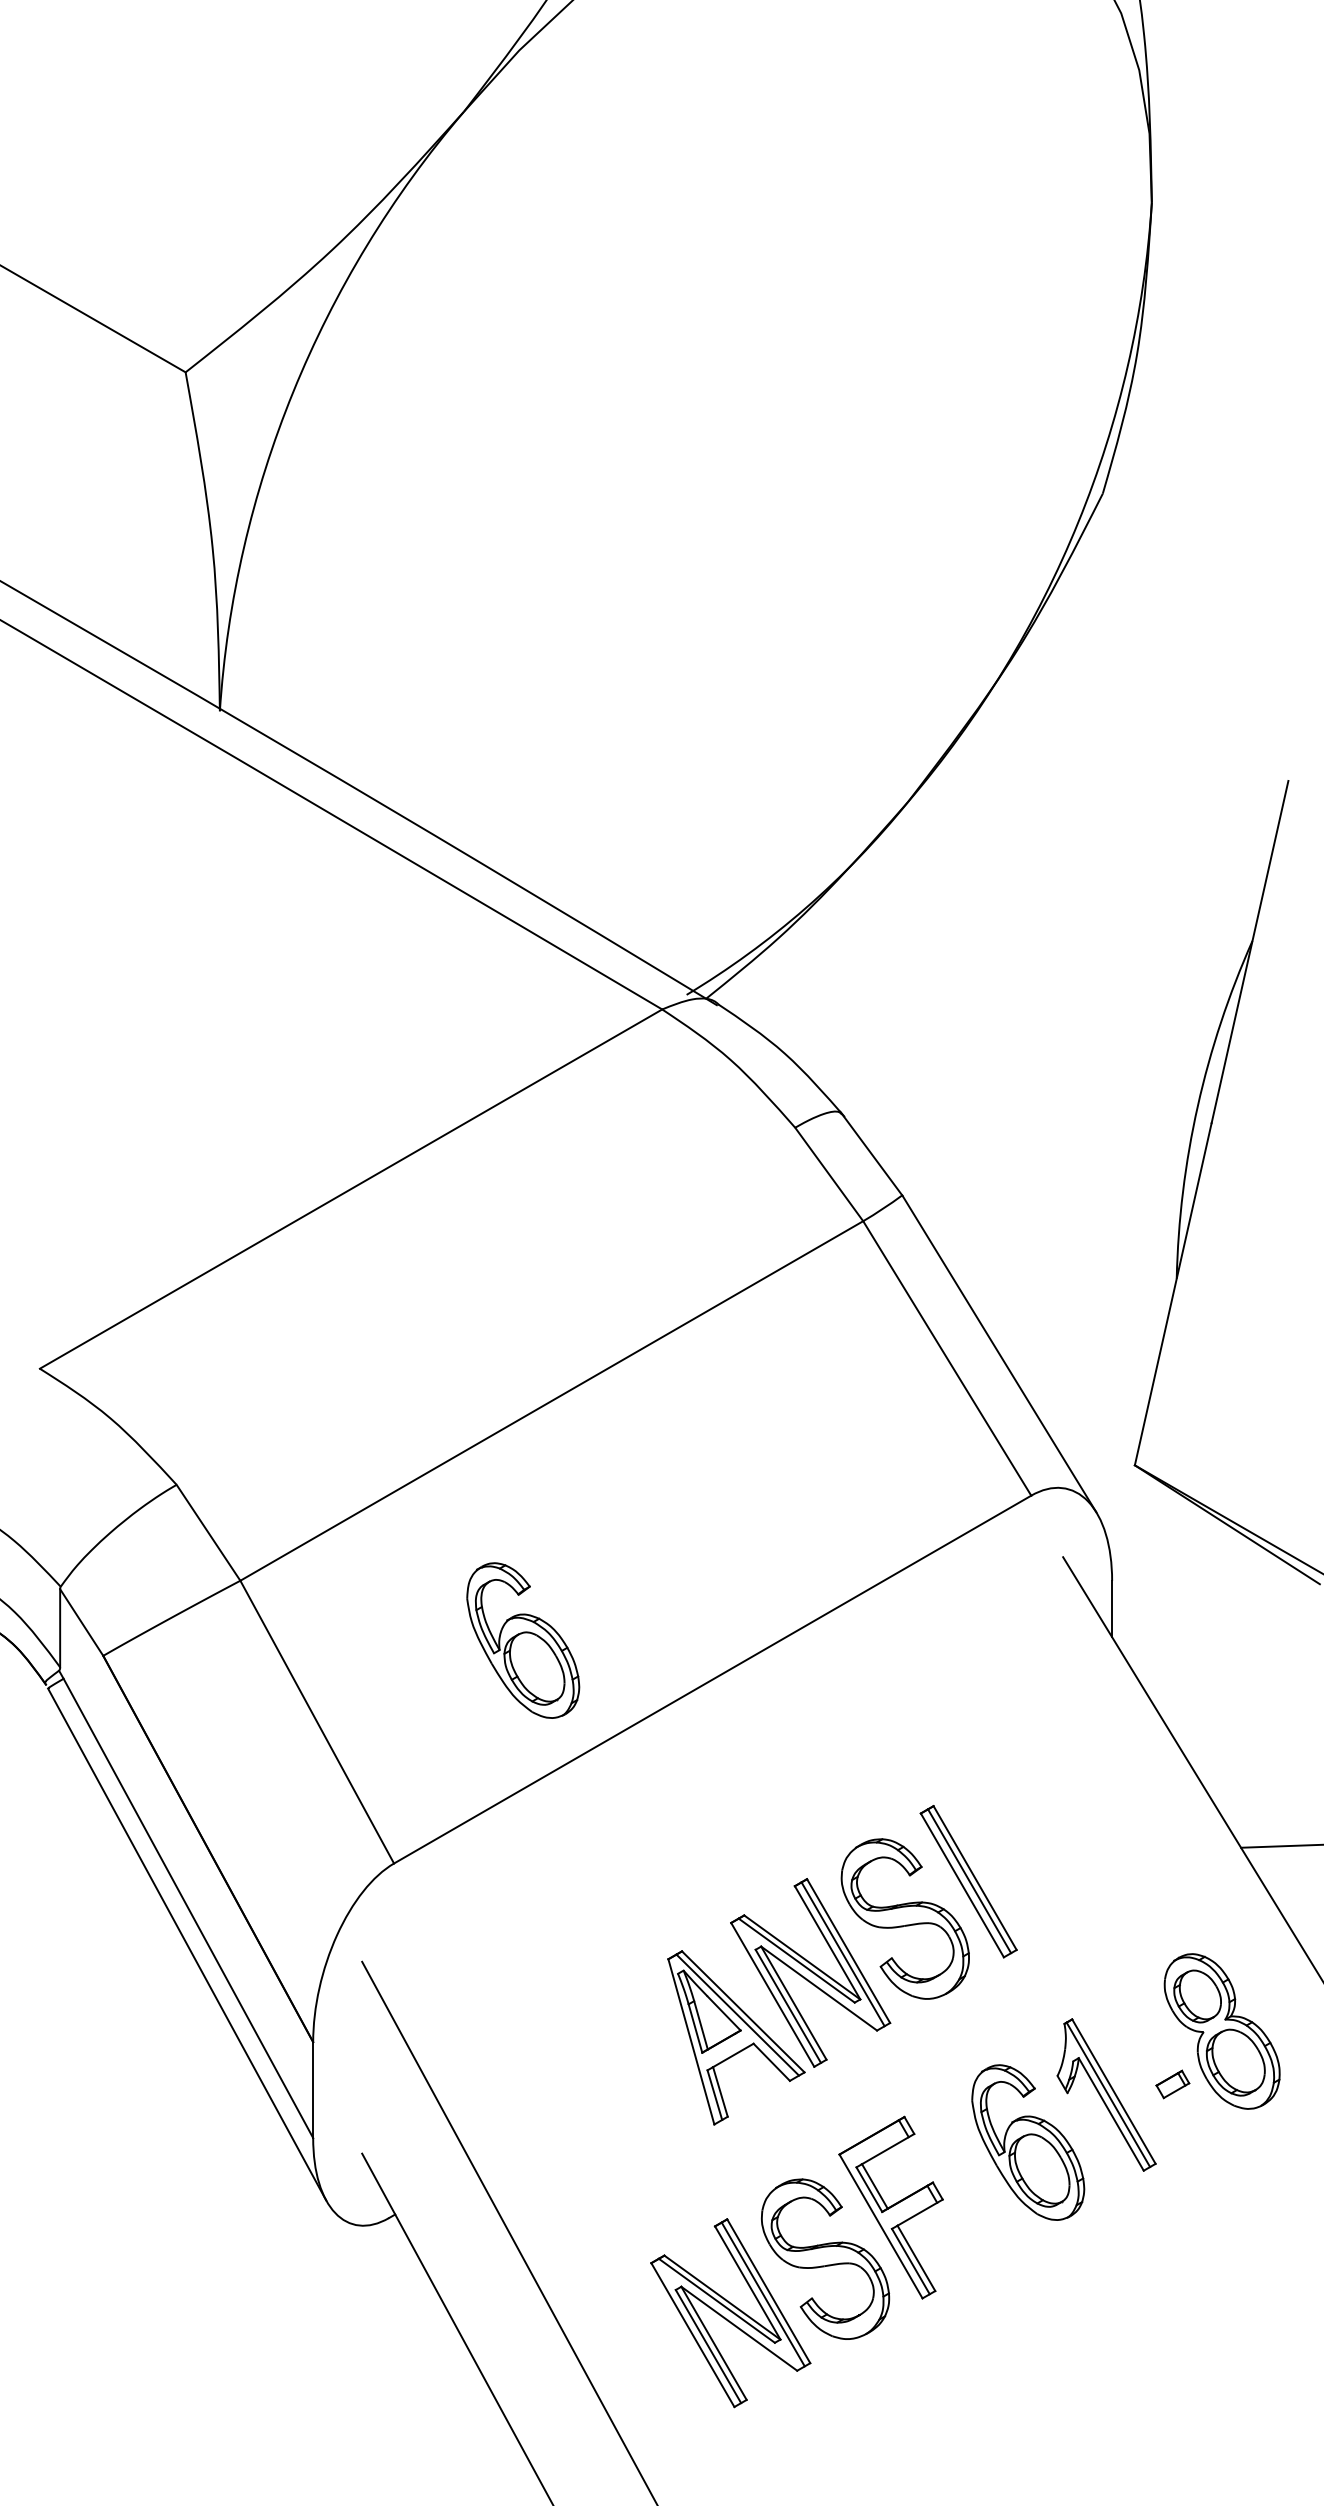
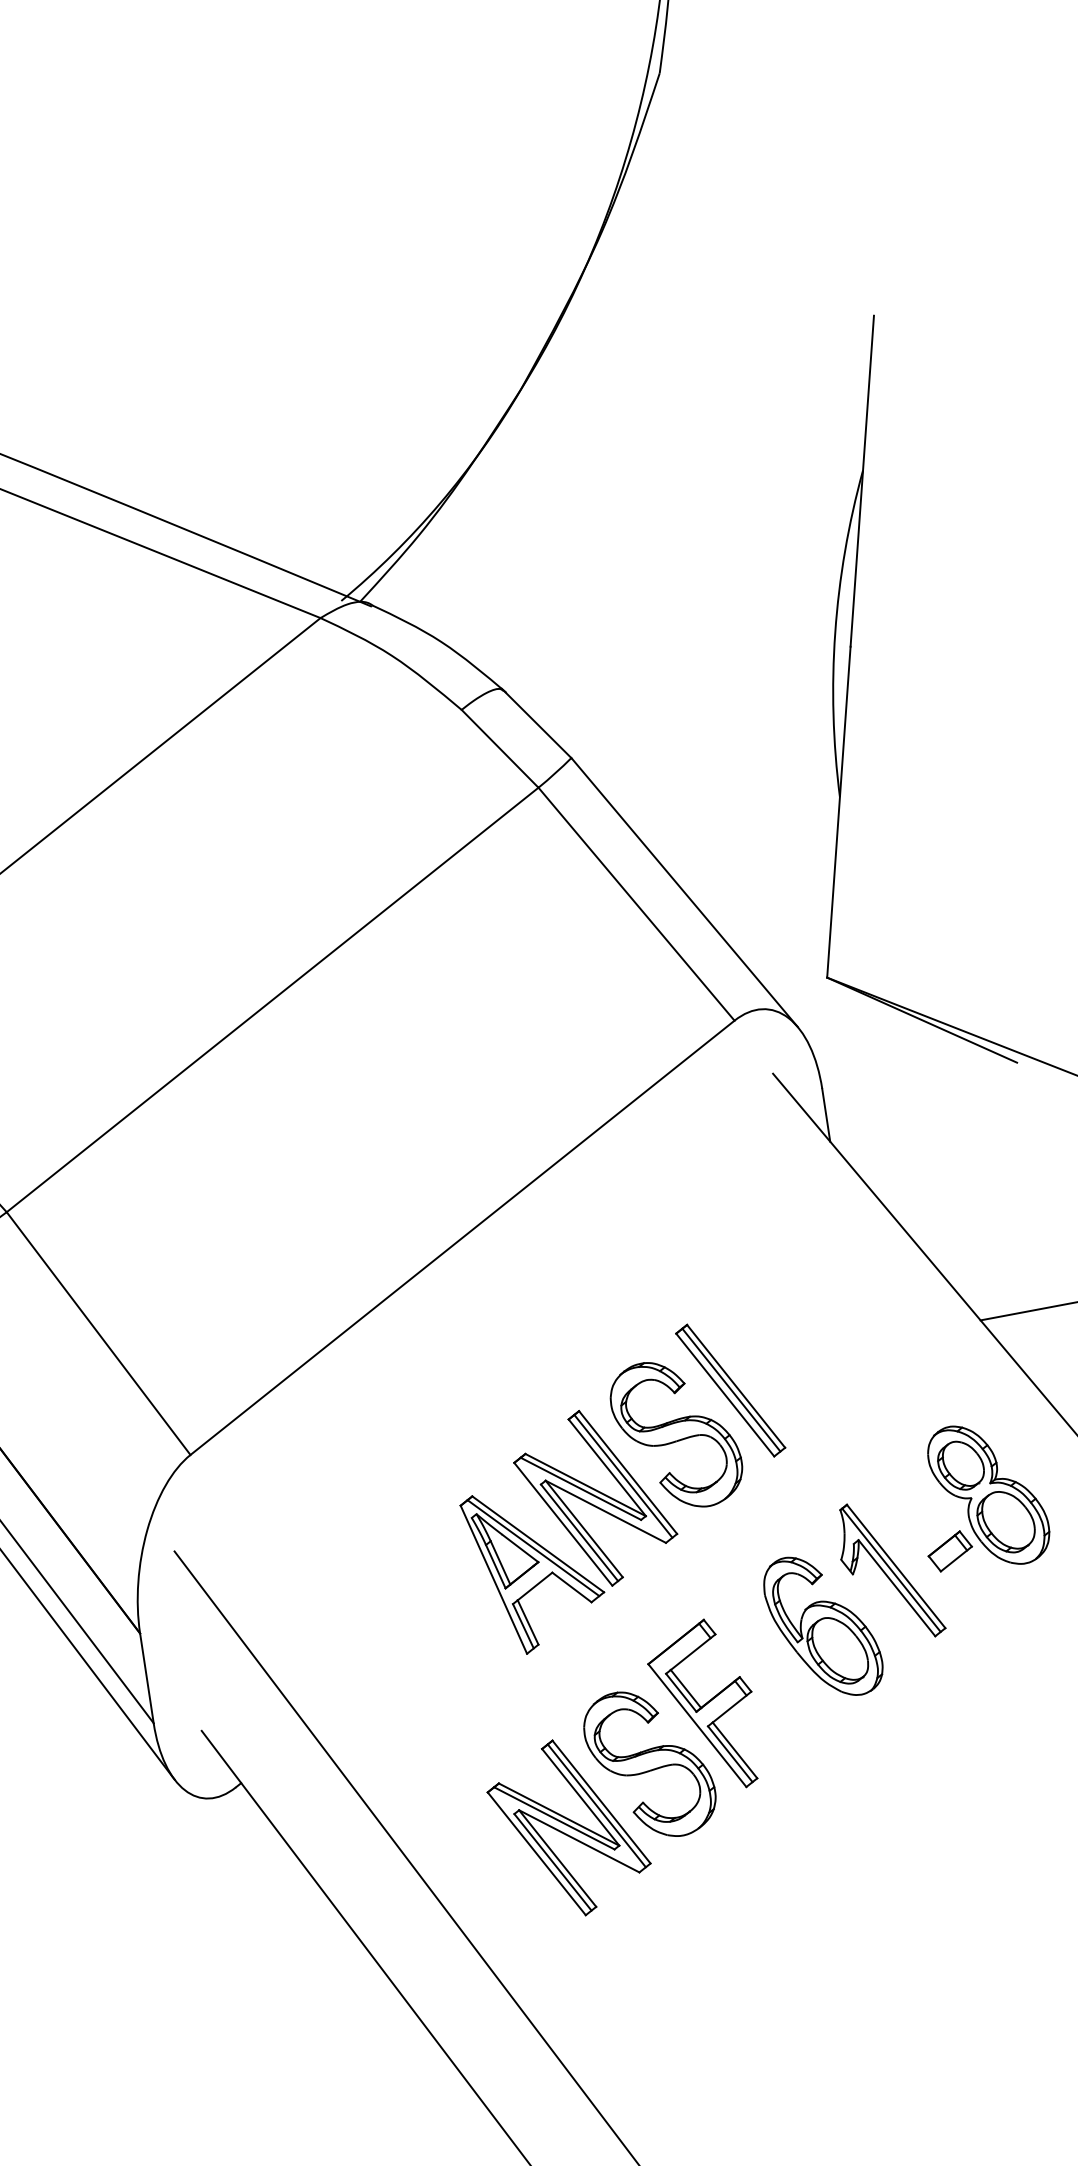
part: (523, 1640) -> (280, 1228), removed
part: (1172, 2084) -> (949, 1551), size x1.43

